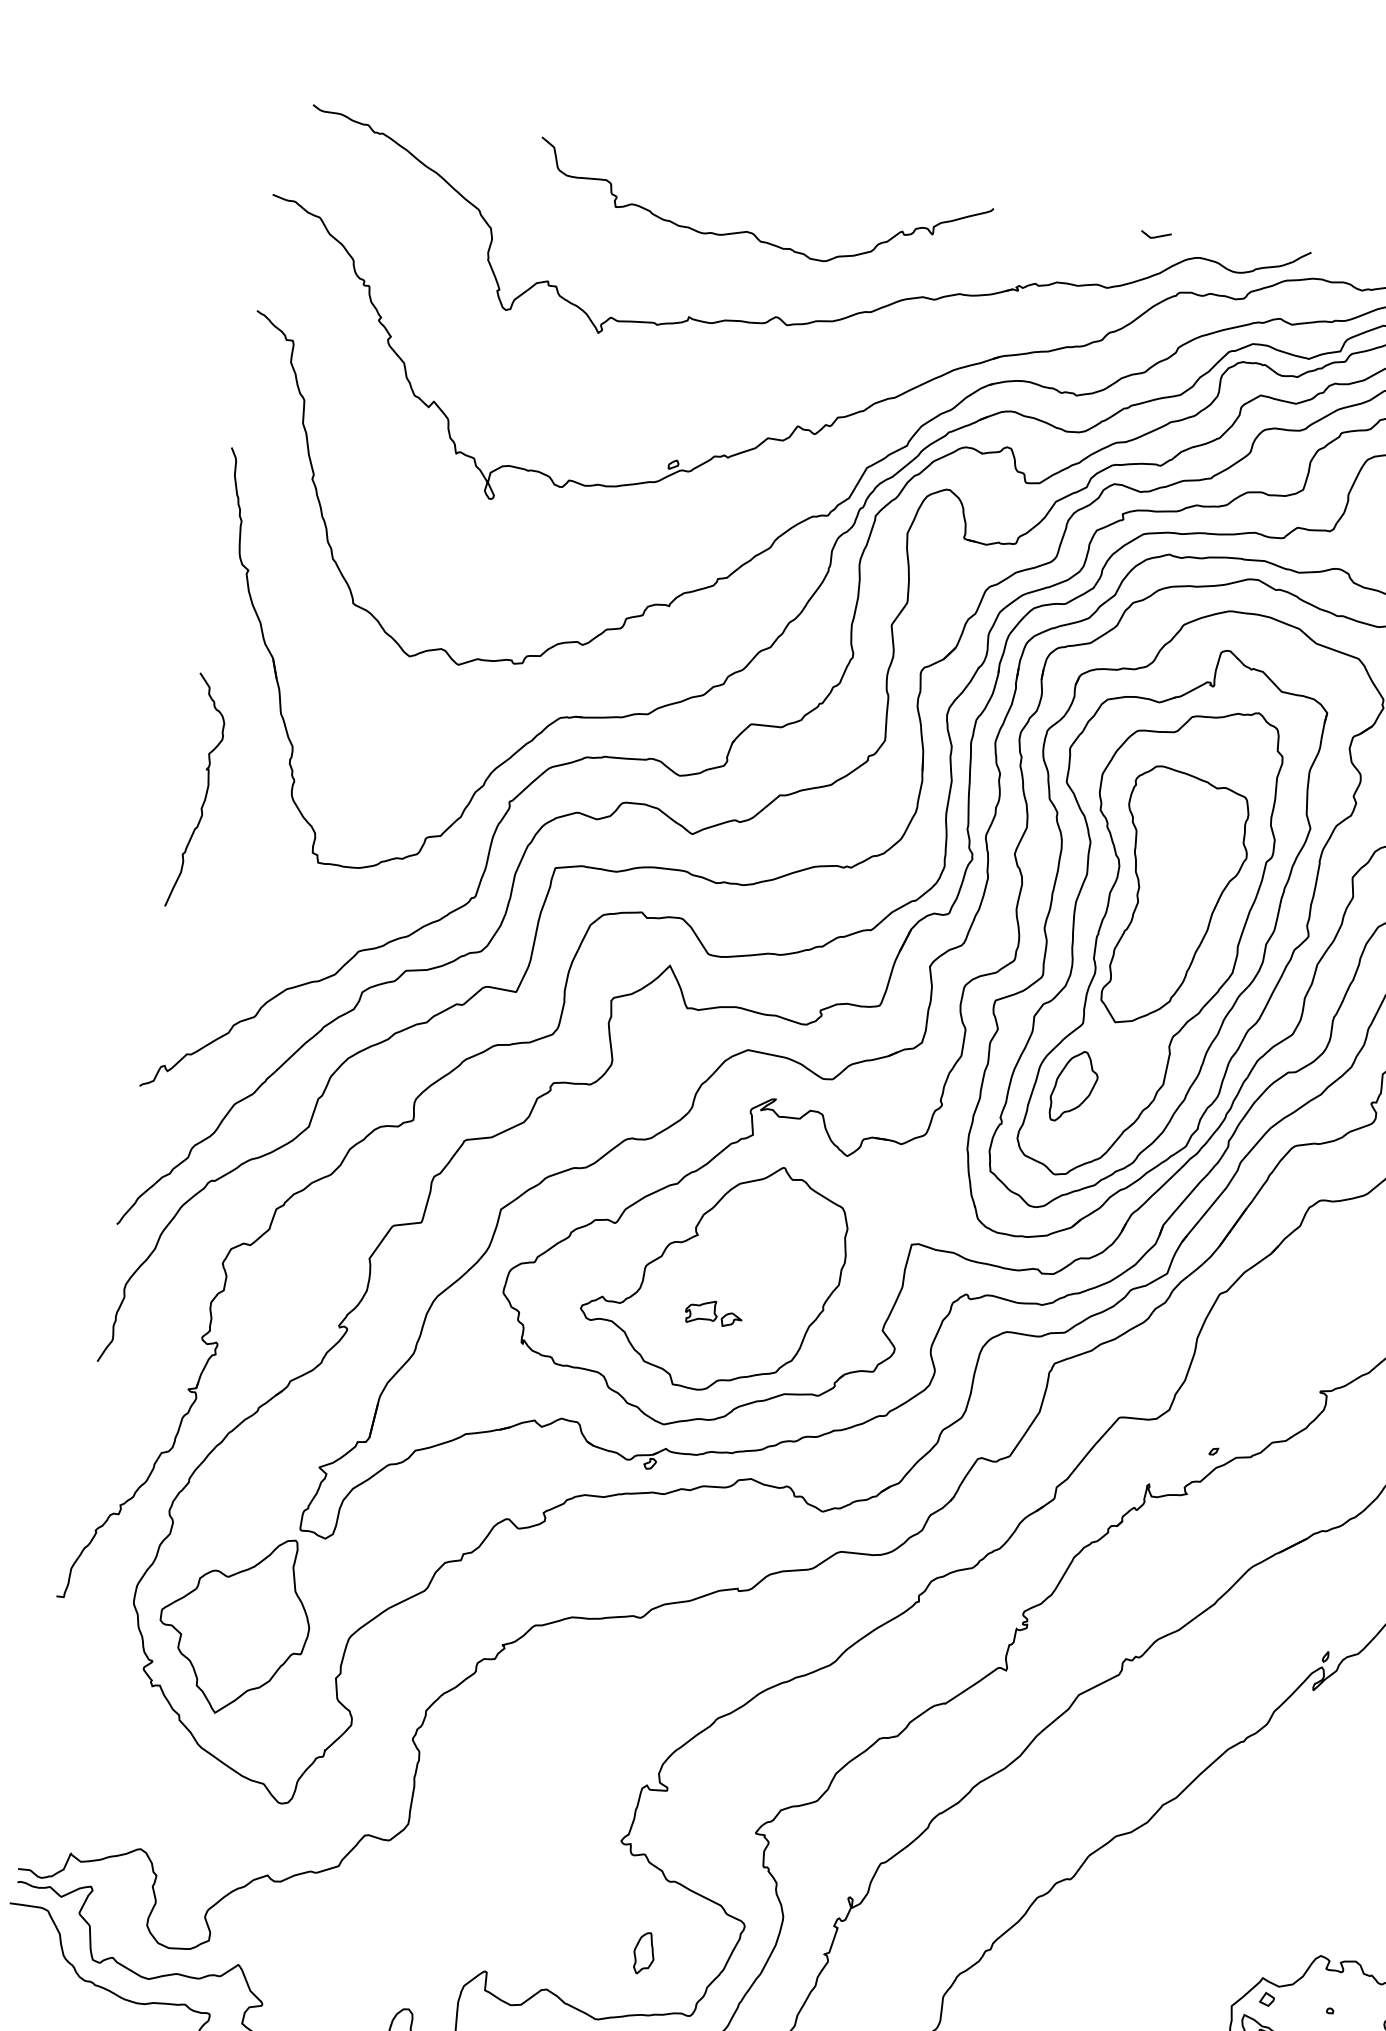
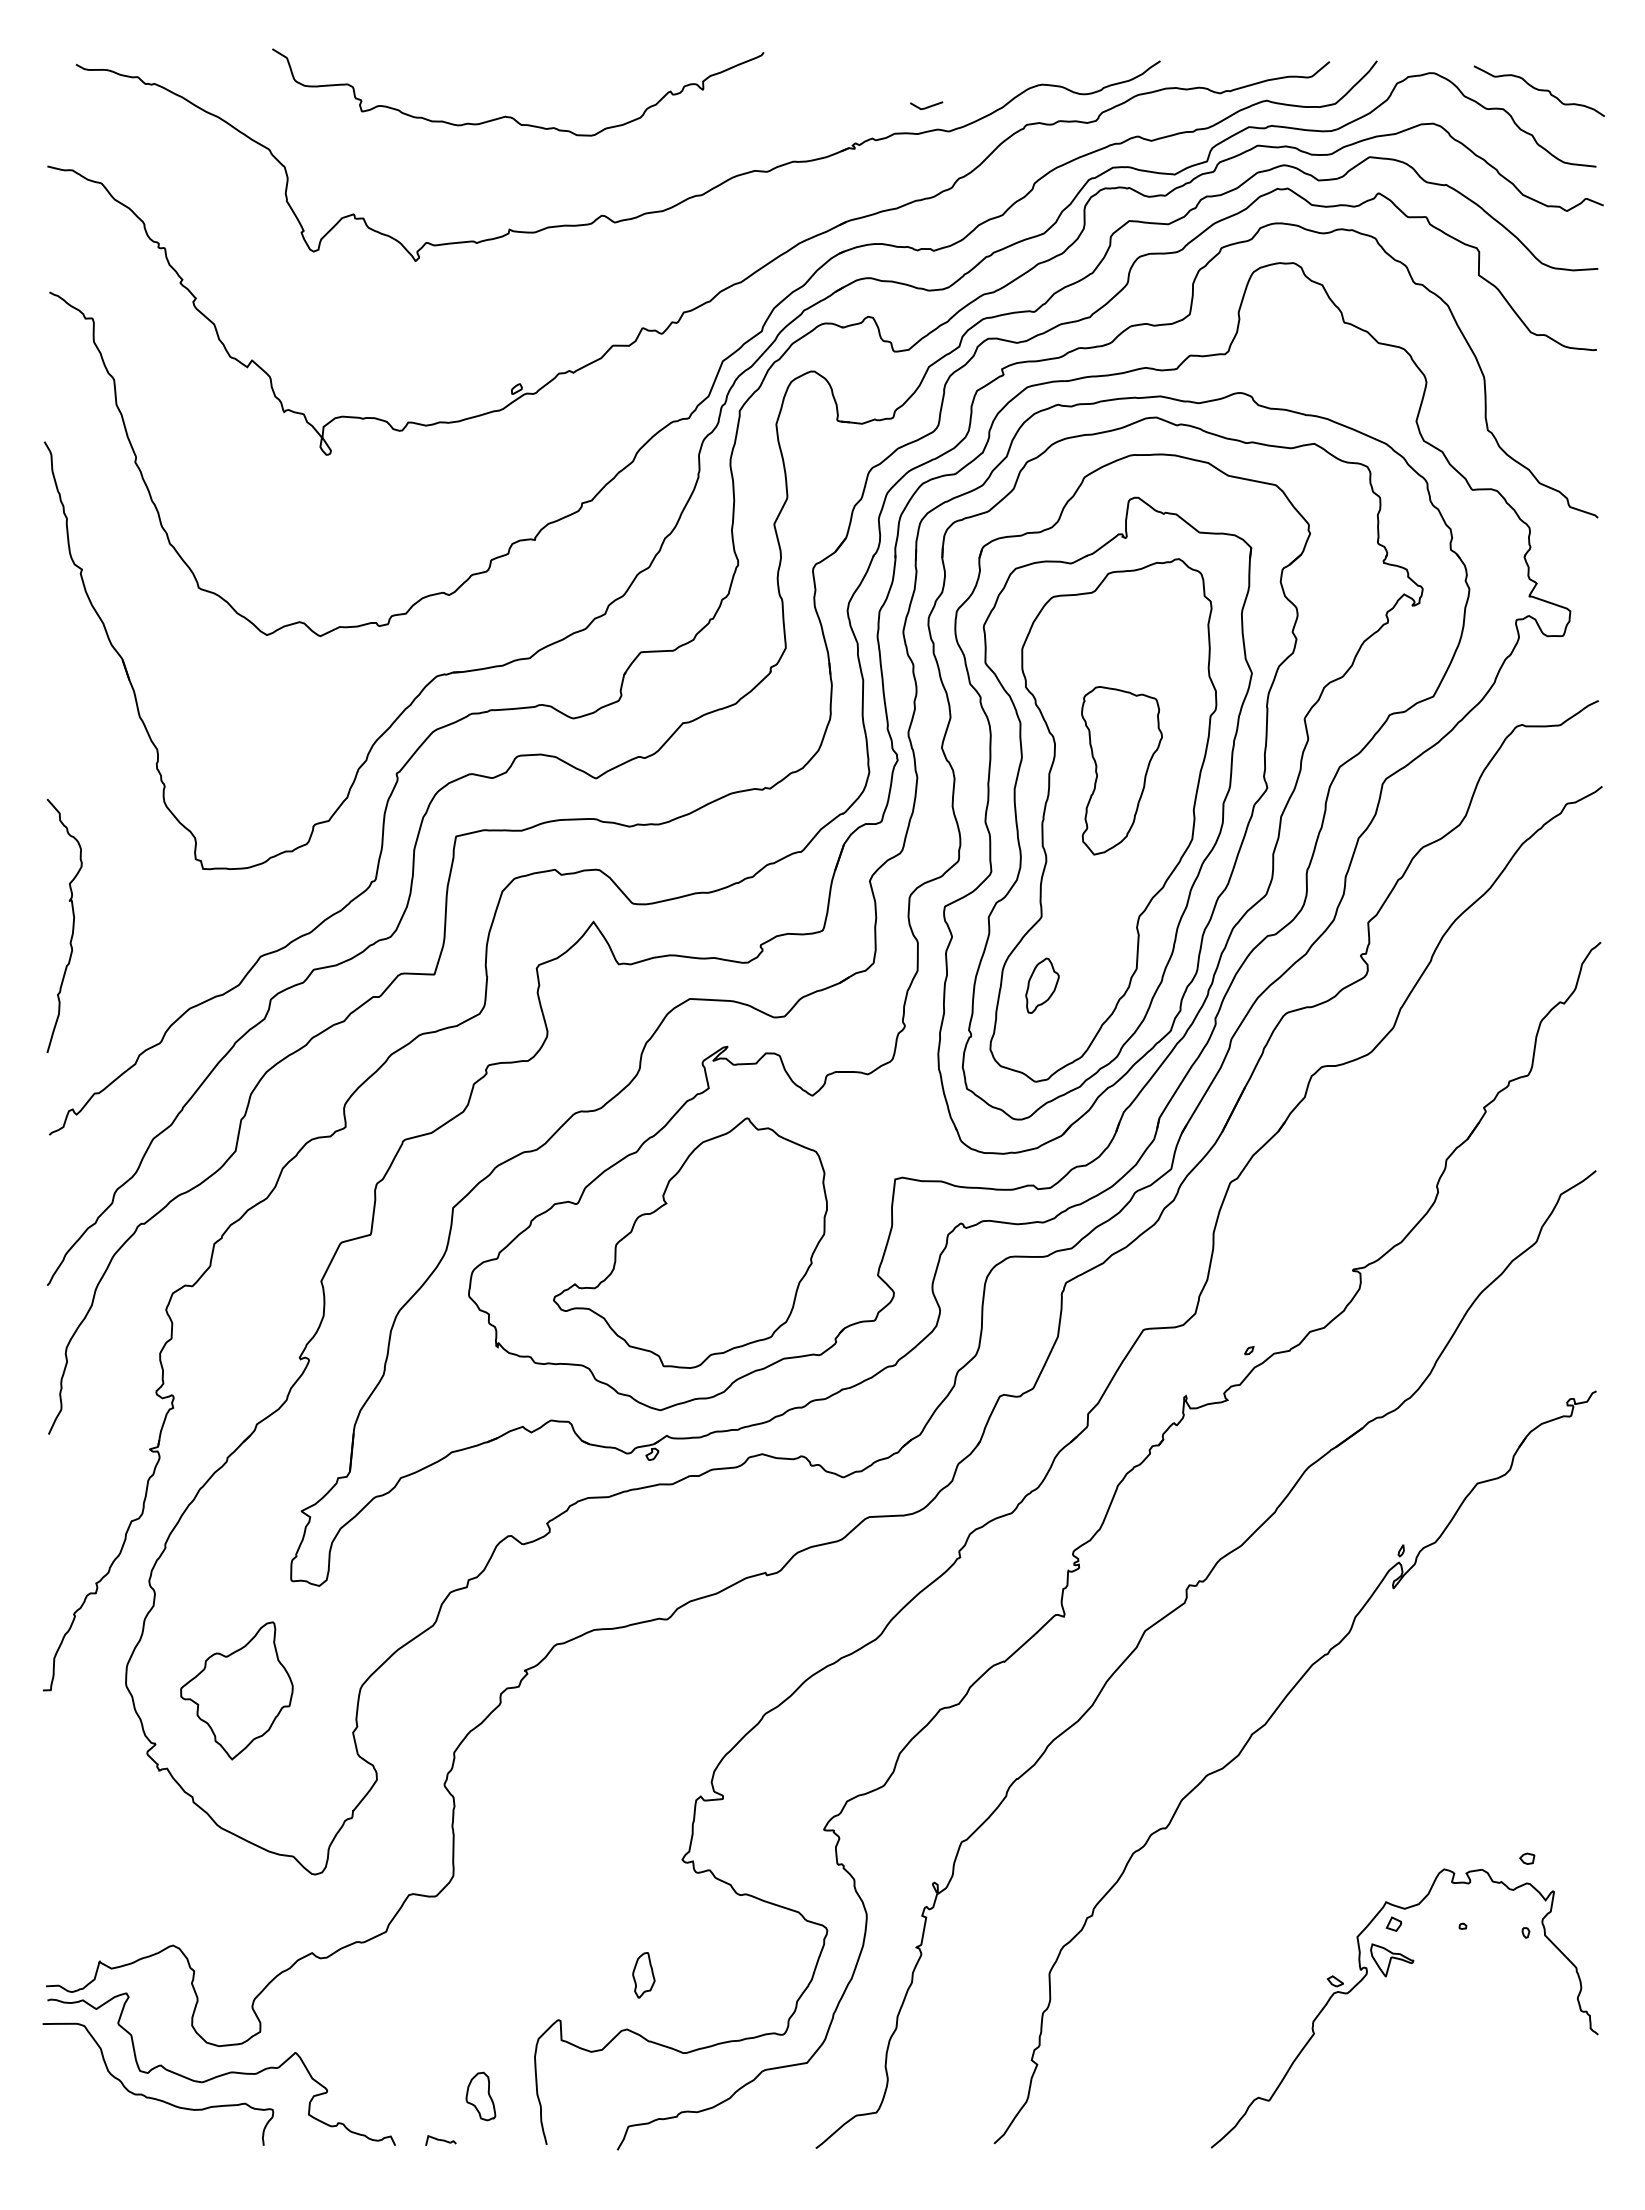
curve: (752, 232) -> (511, 116), moved
line: (1155, 236) -> (926, 106), moved
curve: (205, 792) -> (72, 925), moved
part: (1176, 899) -> (1121, 770), size x0.6
part: (1074, 1086) -> (1042, 985), size x0.7
part: (714, 1313) -> (696, 1284), removed
part: (234, 1623) -> (236, 1690), size x0.7
part: (643, 1953) -> (643, 1975), moved

